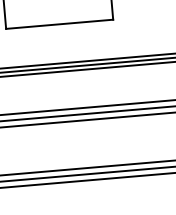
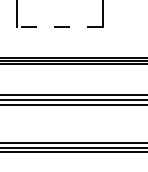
line: (59, 23) -> (60, 26), solid -> dashed

